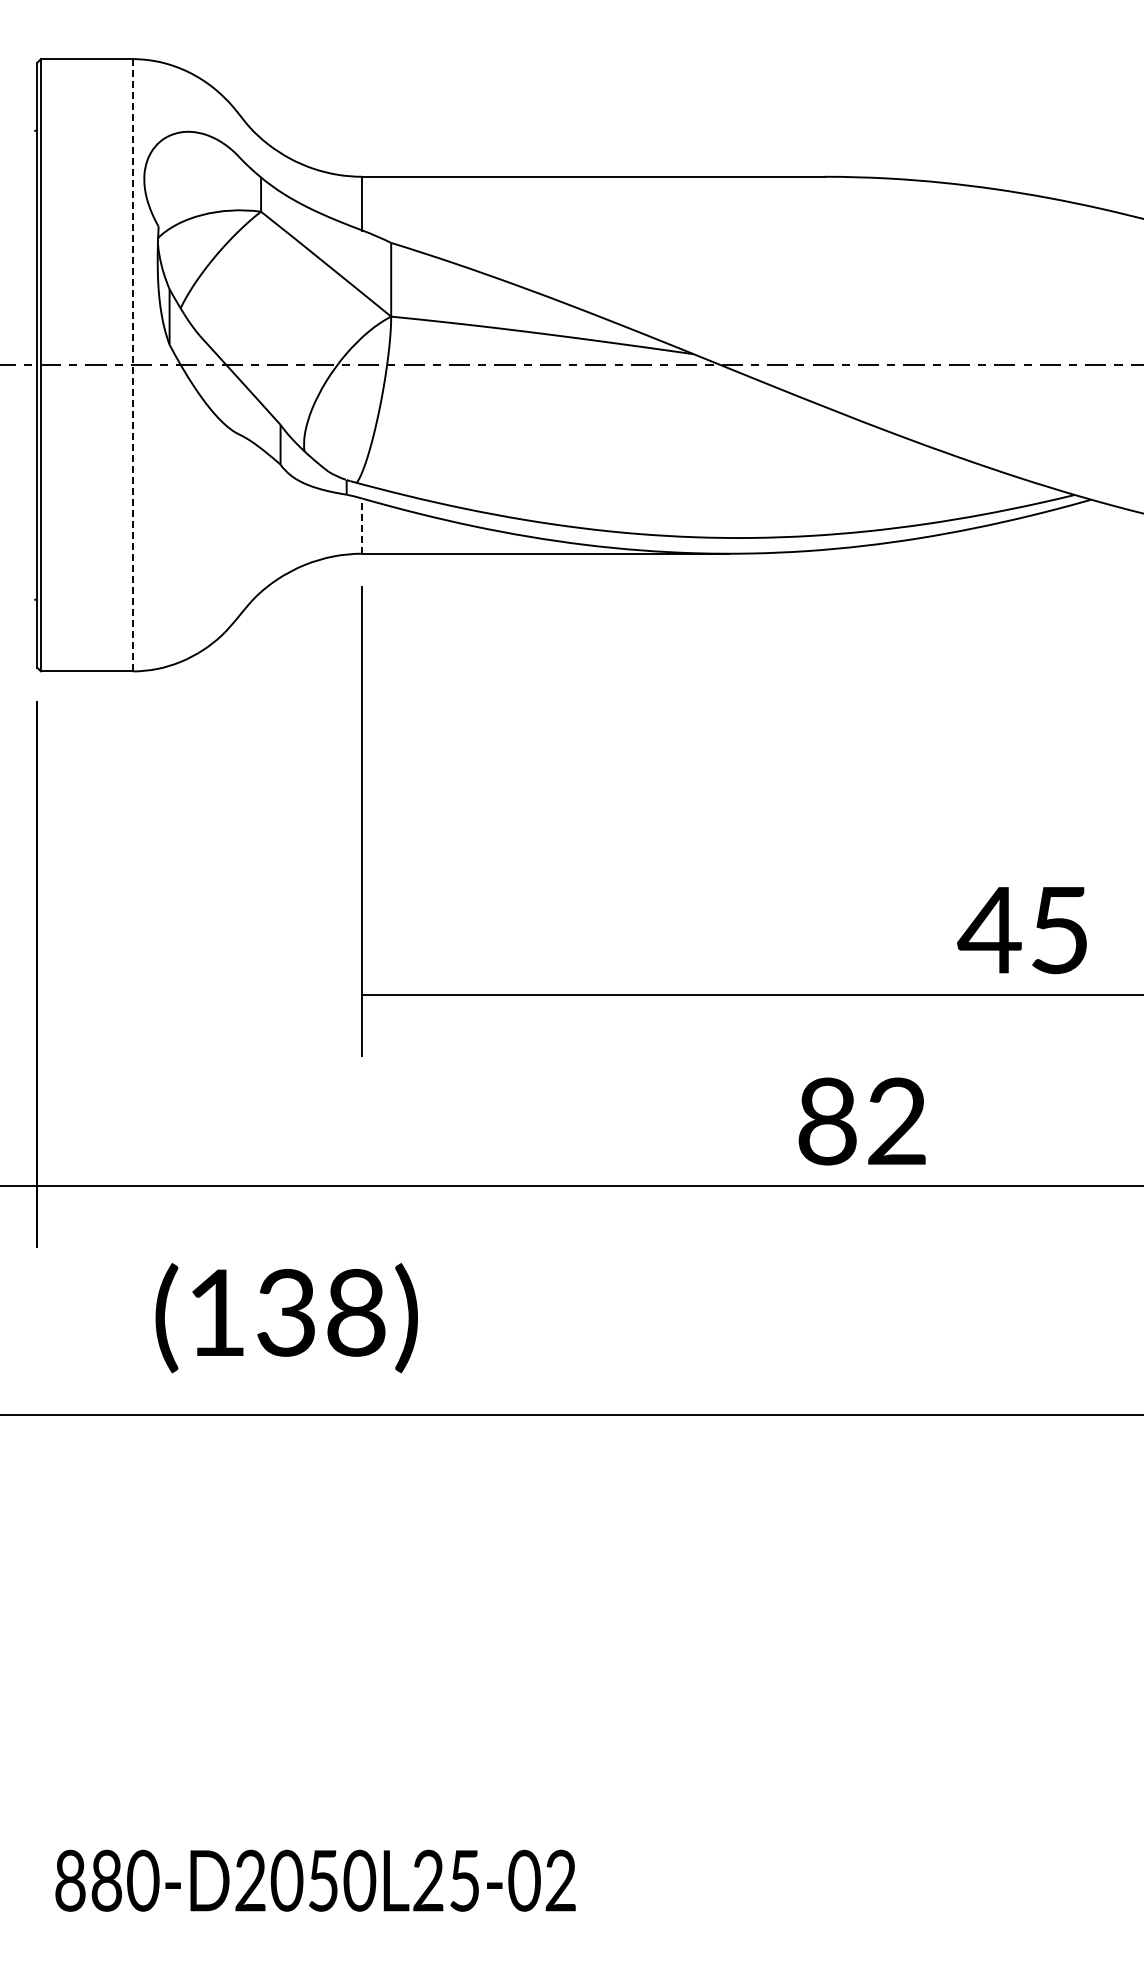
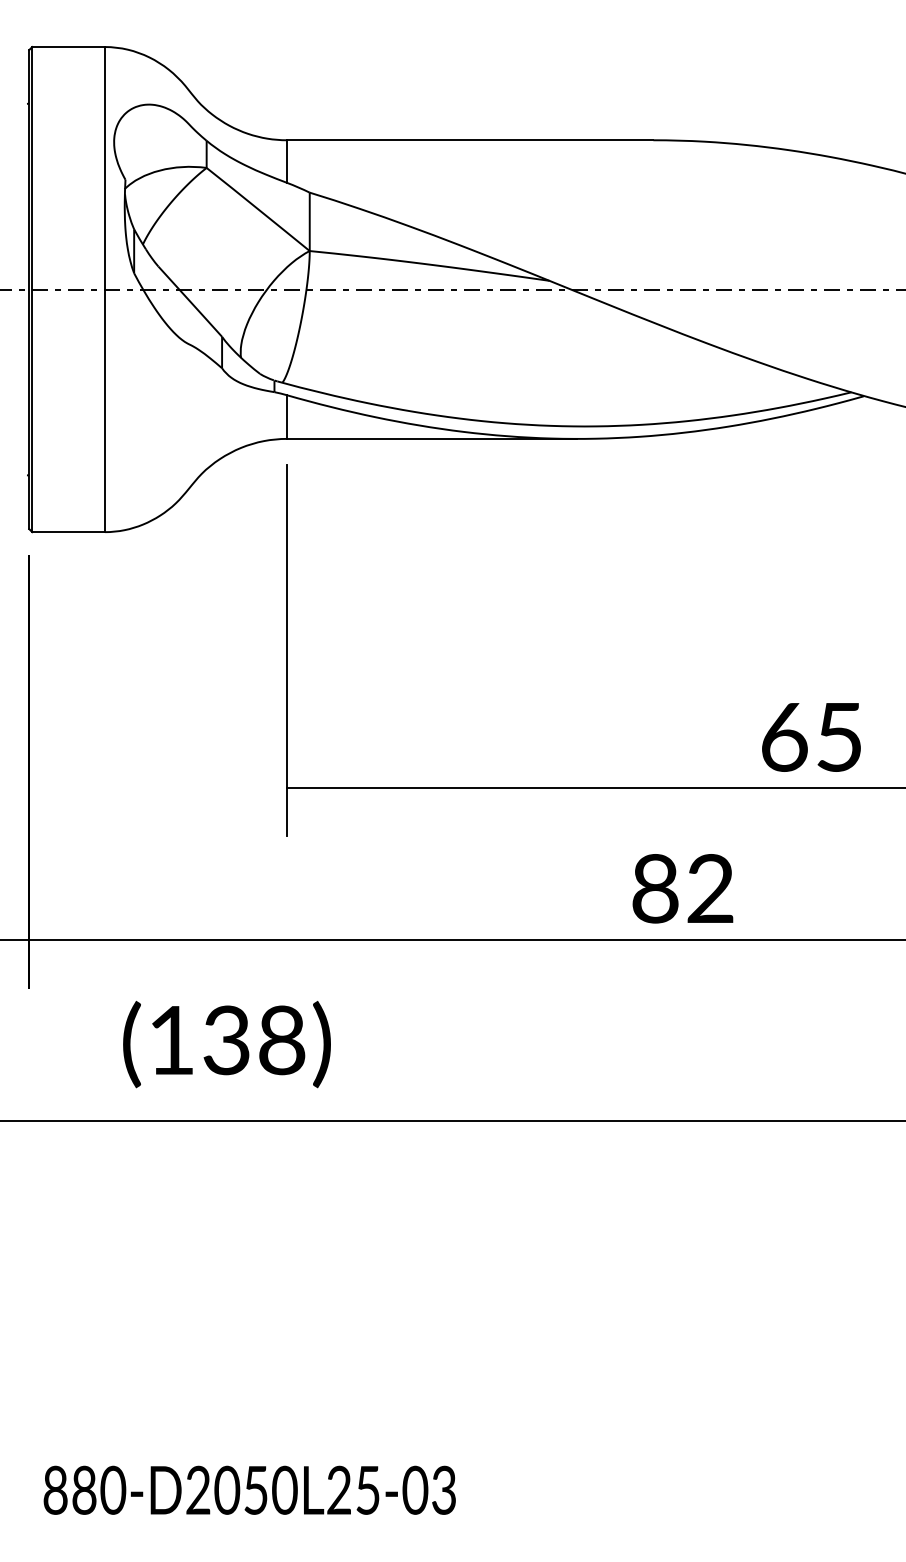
line: (132, 365) -> (104, 289), dashed -> solid
line: (362, 526) -> (287, 417), dashed -> solid
text: (989, 930) -> (783, 737), 45 -> 65
text: (560, 1880) -> (443, 1490), 880-D2050L25-02 -> 880-D2050L25-03

